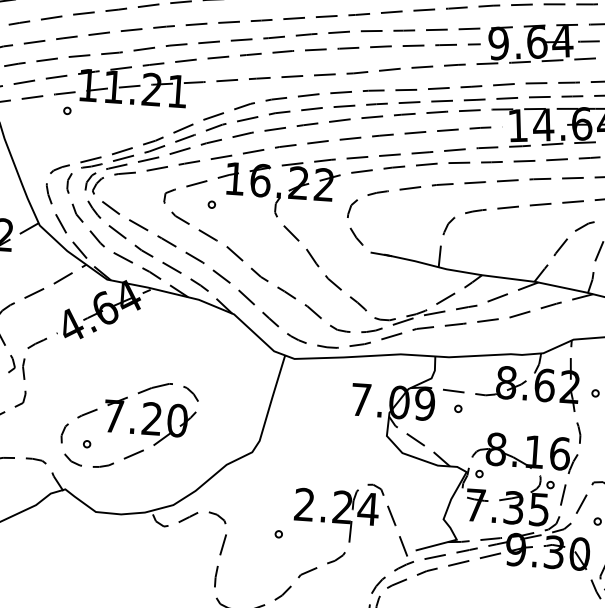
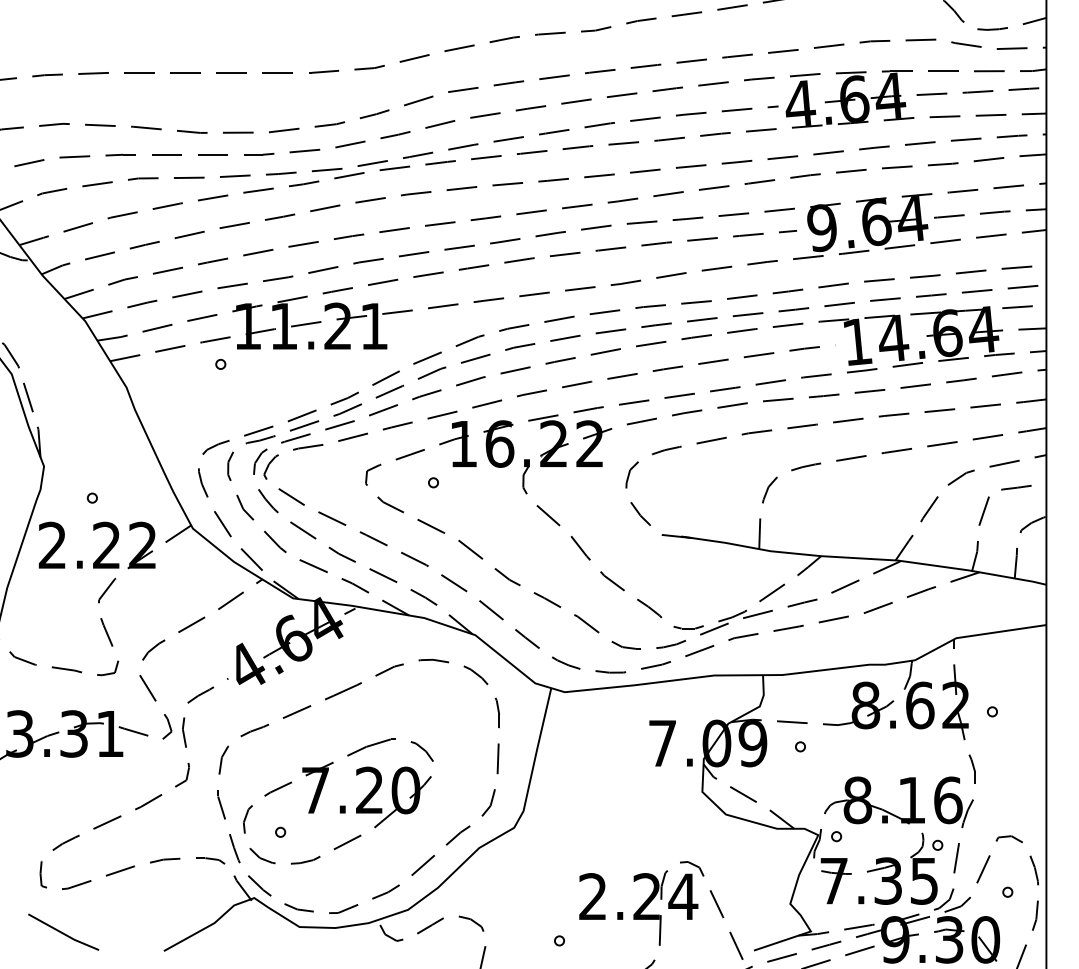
part: (127, 352) -> (328, 699), added

